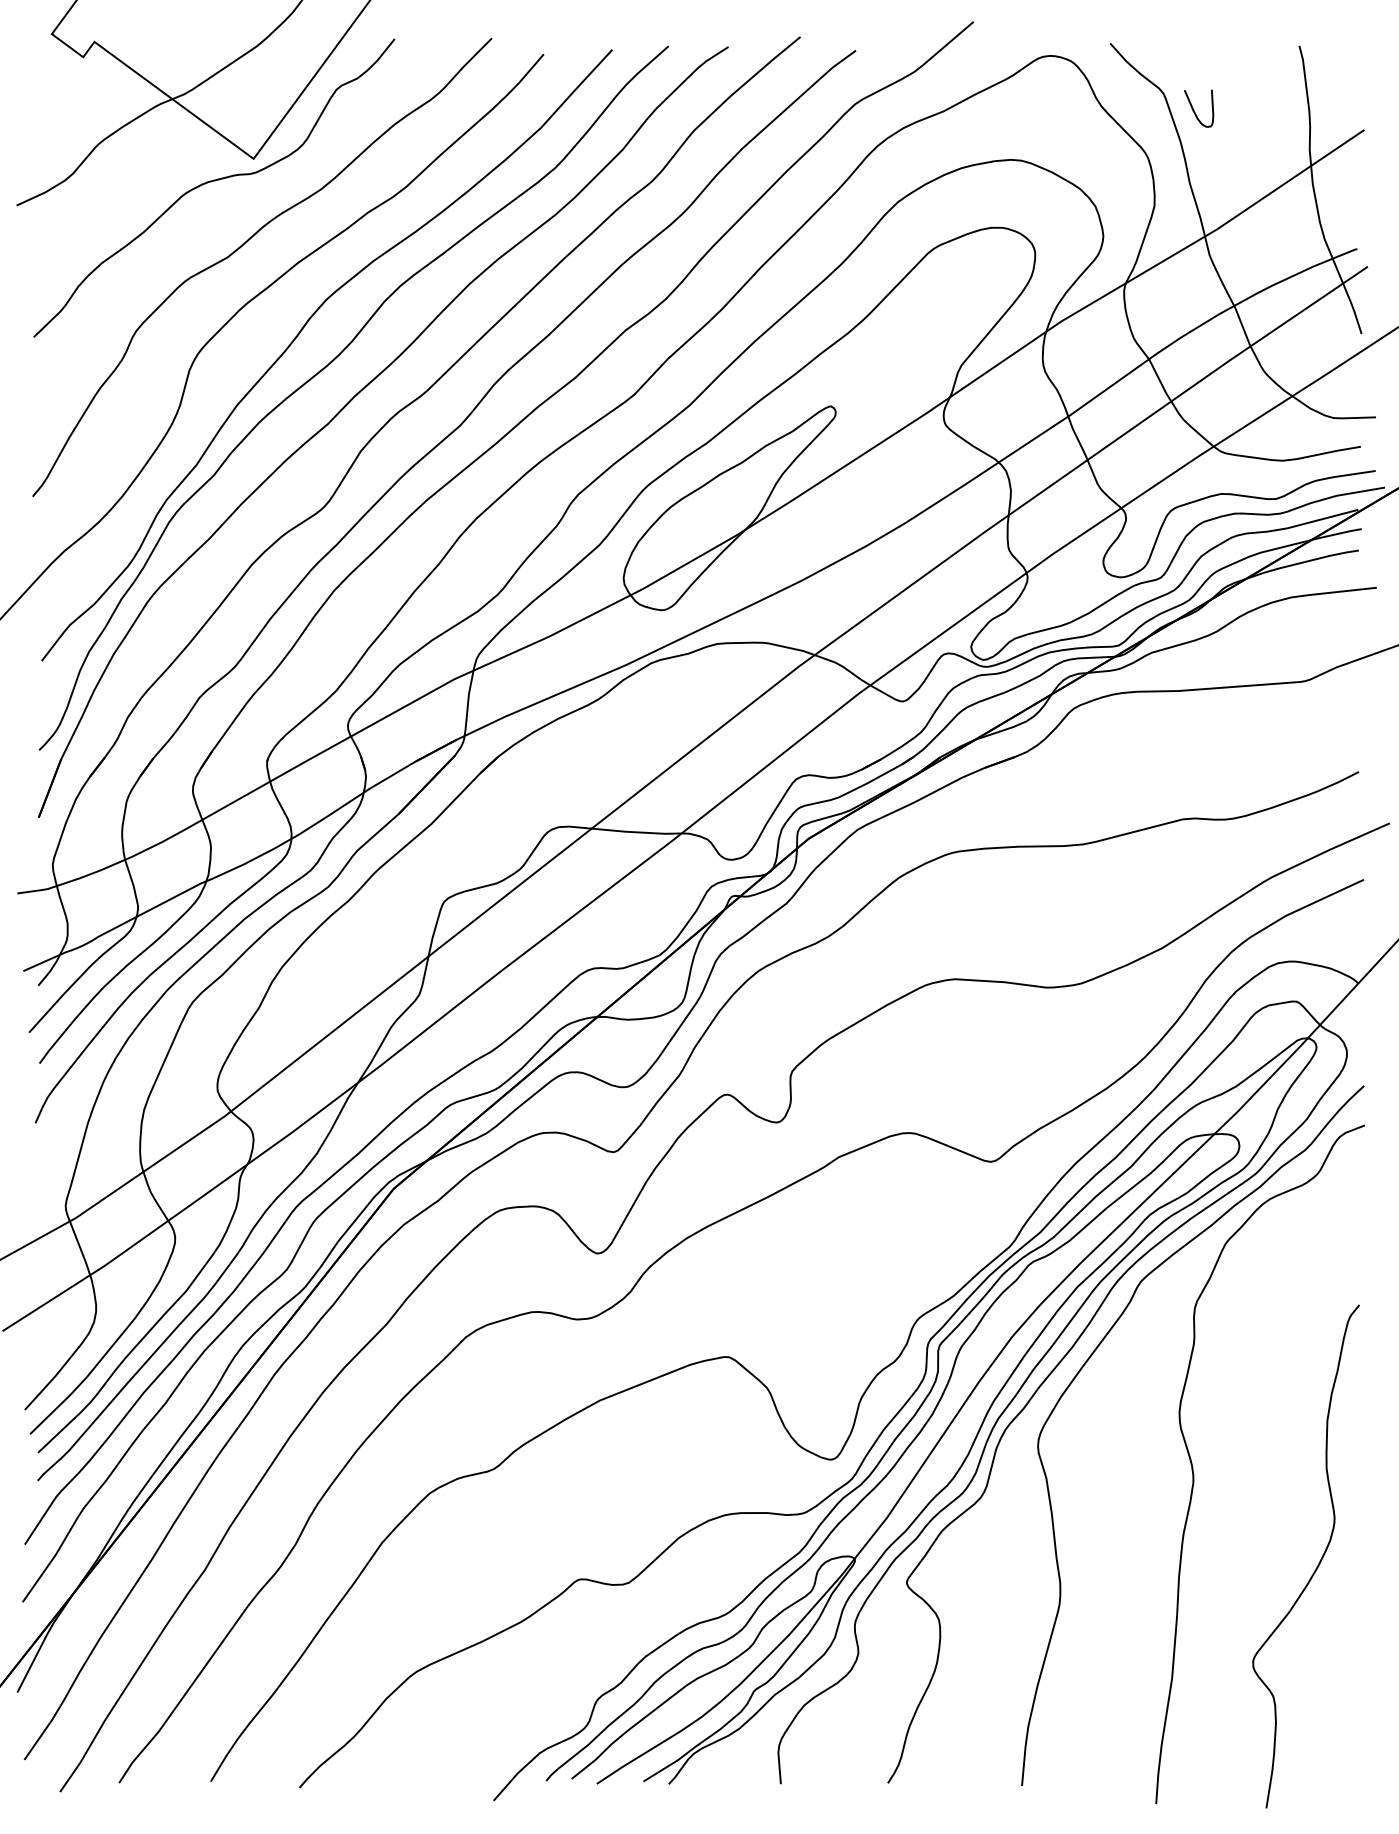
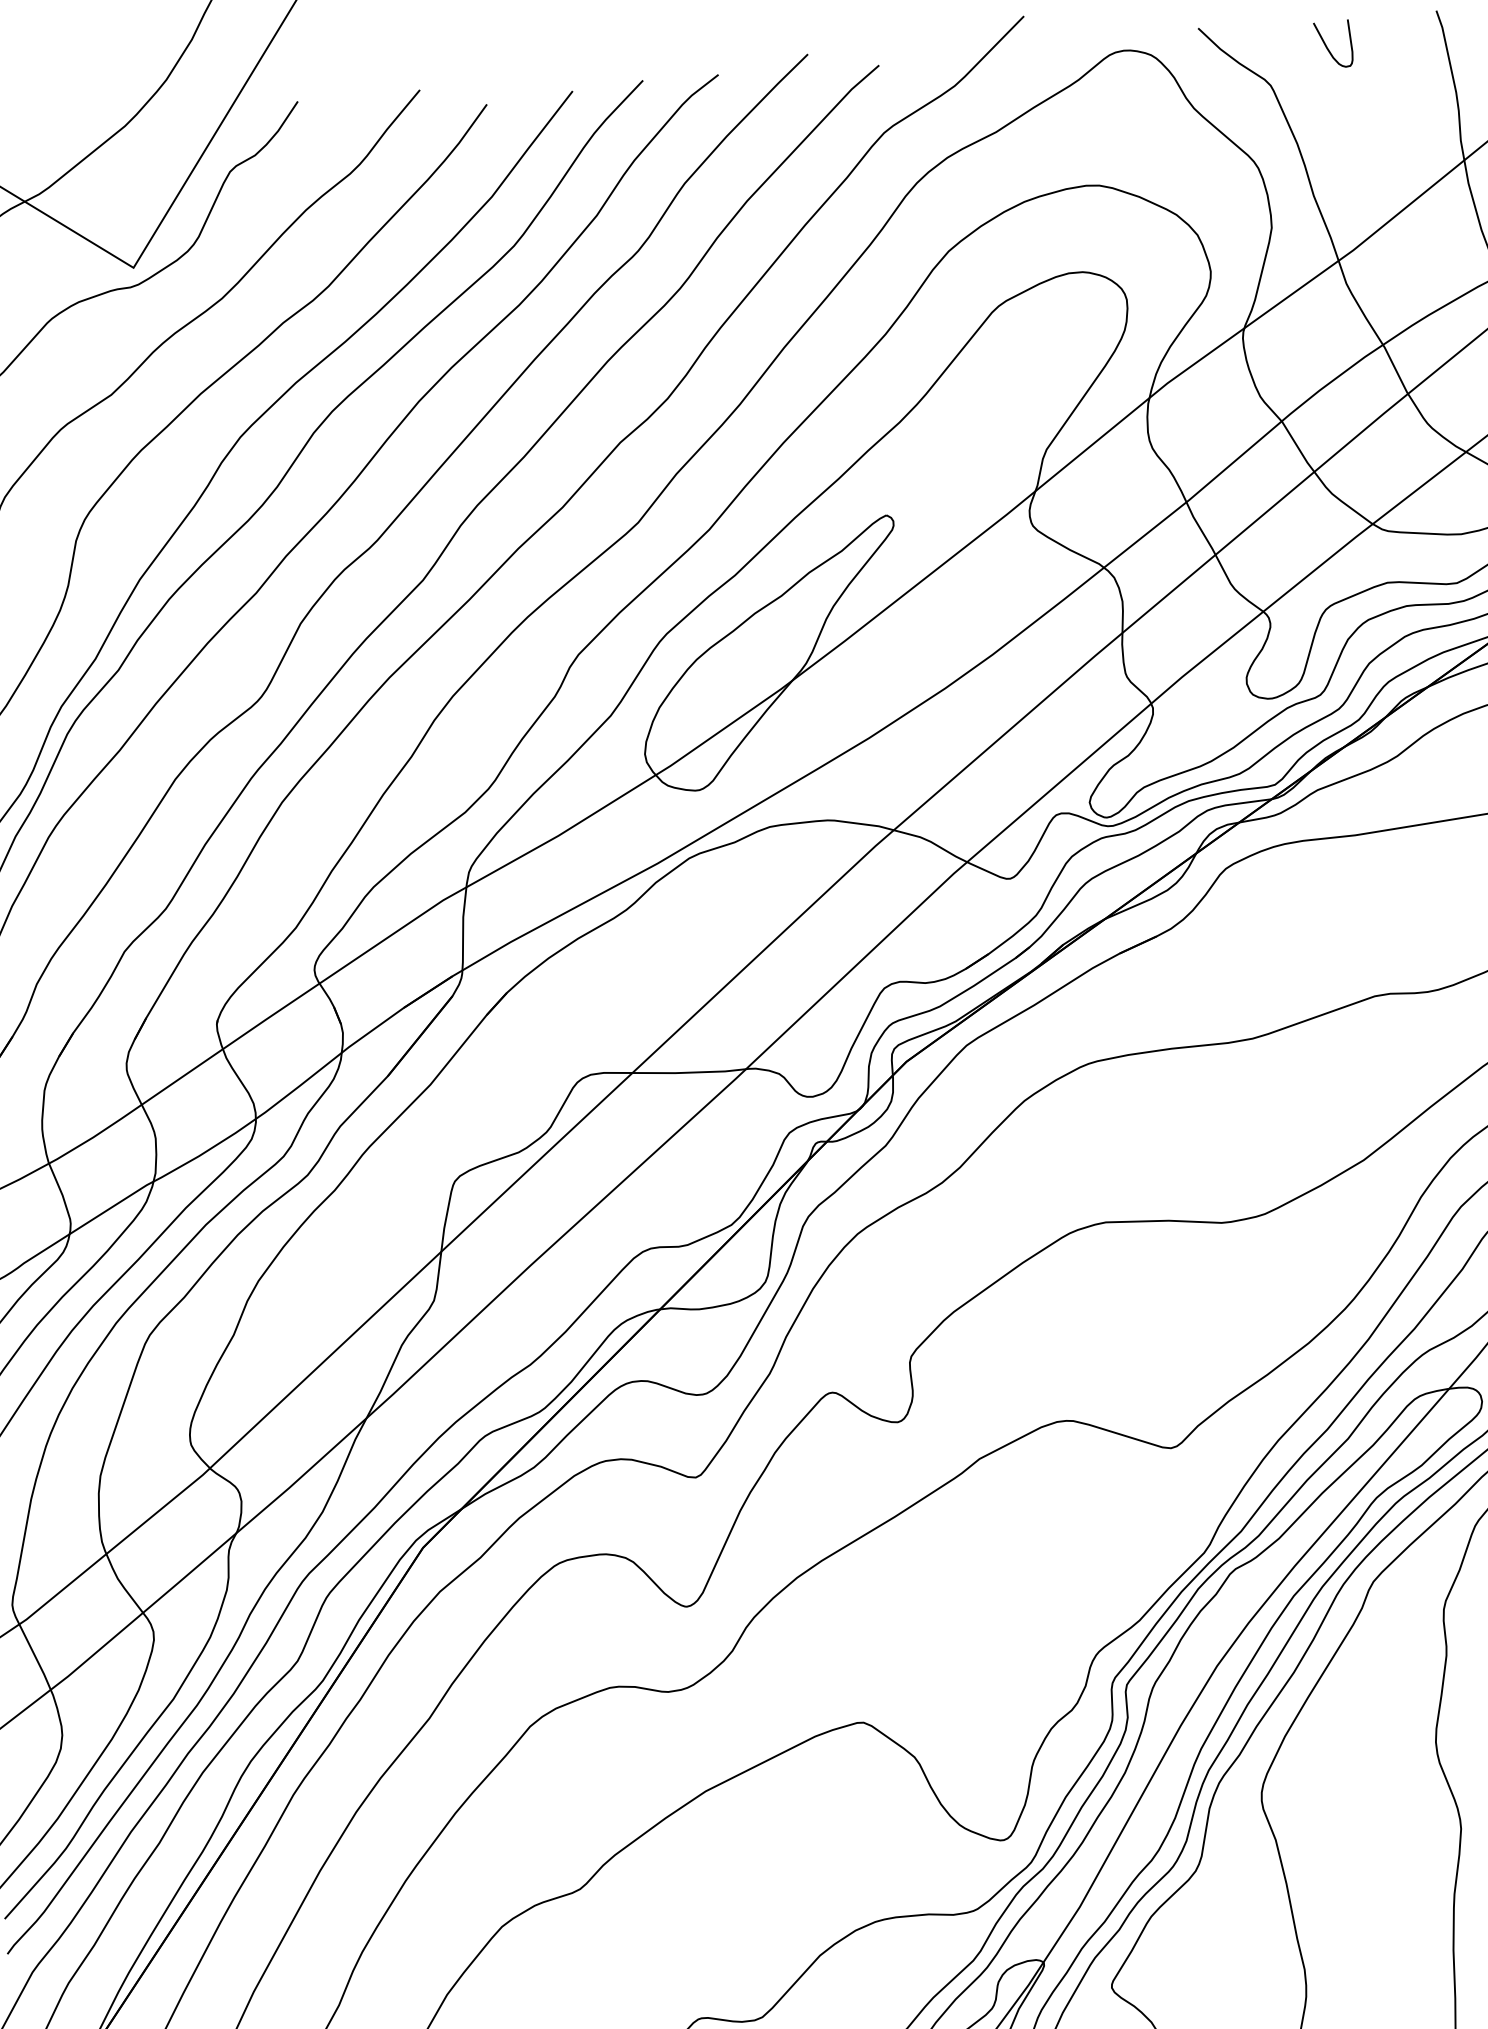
curve: (1194, 110) -> (1328, 47), moved

